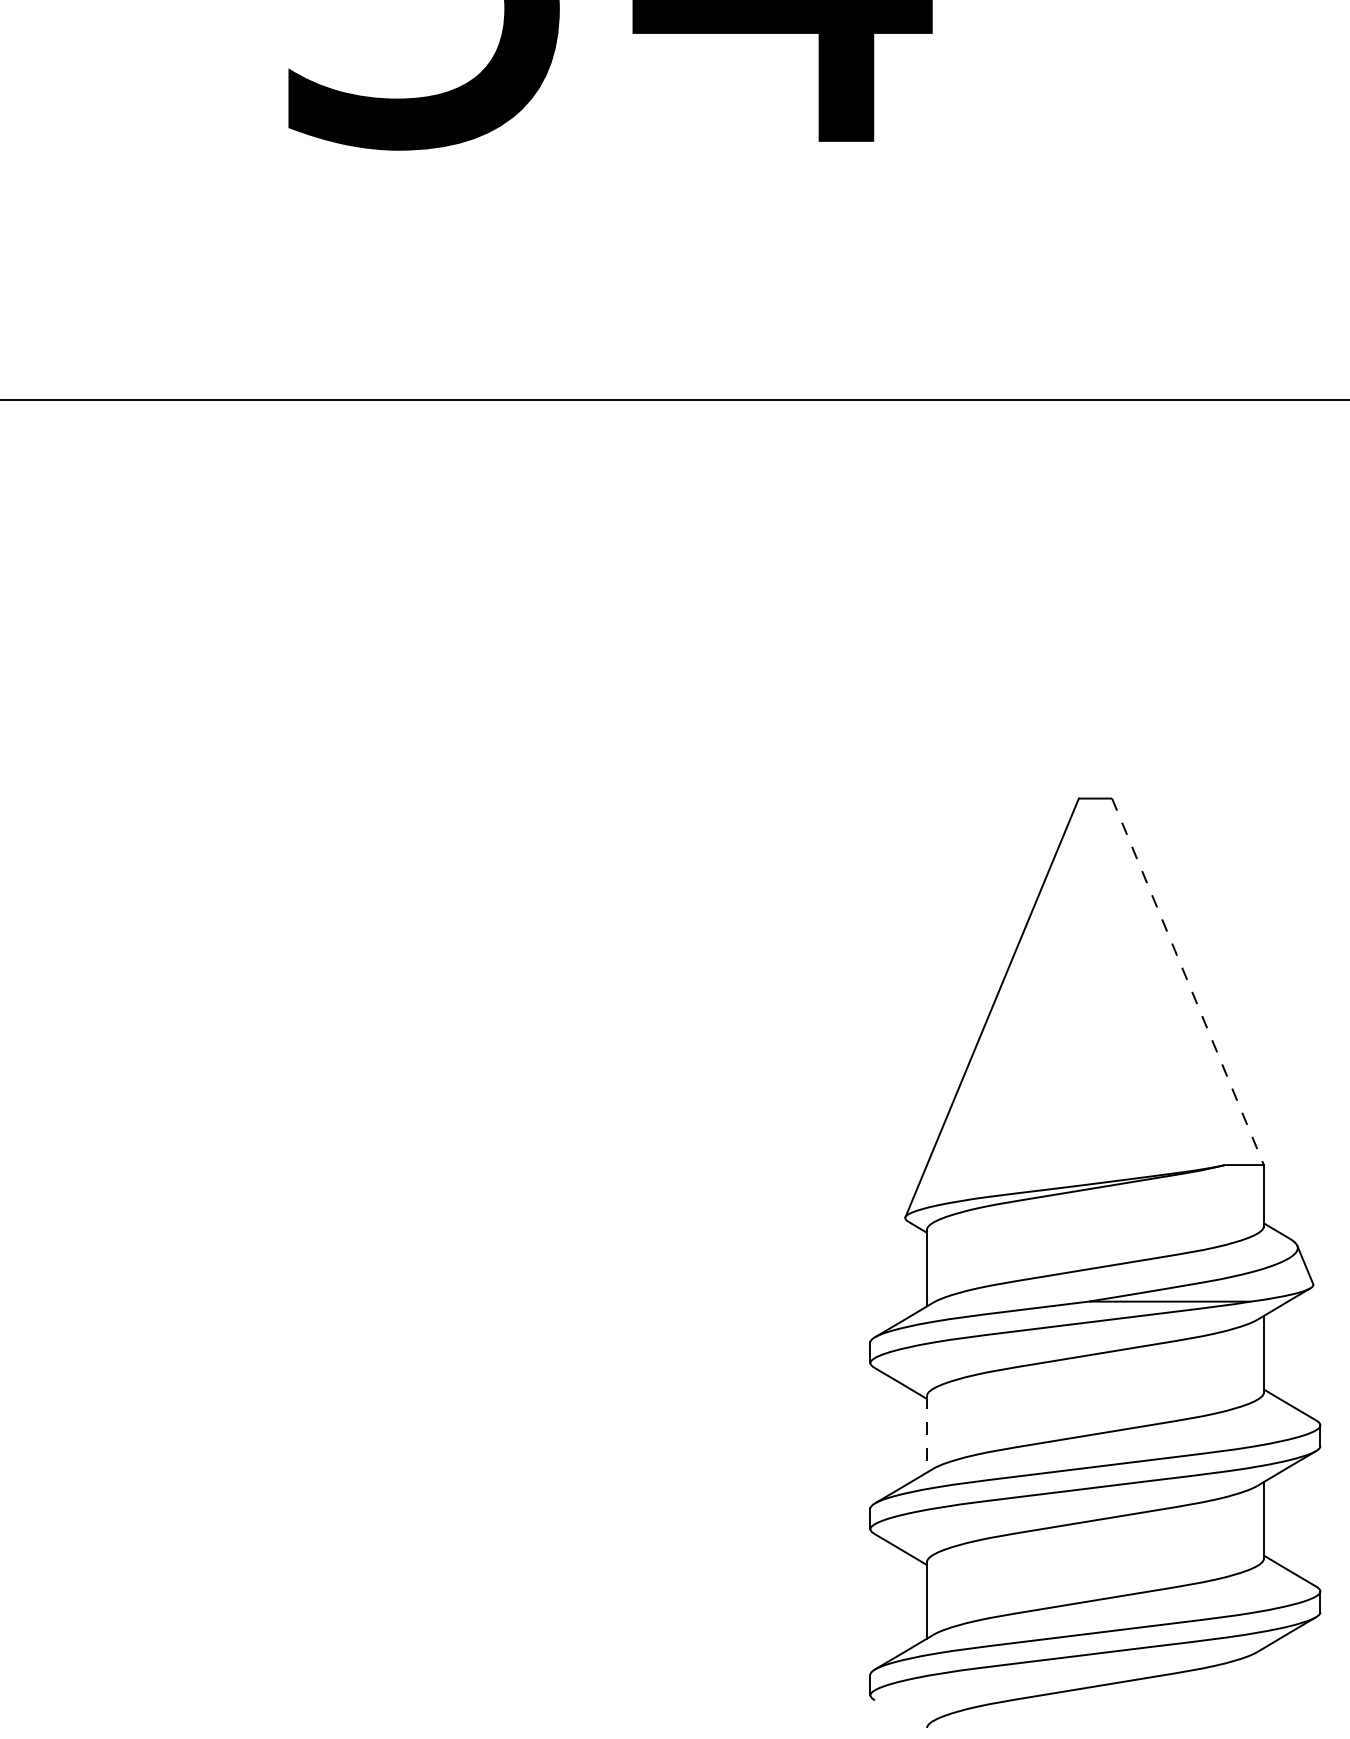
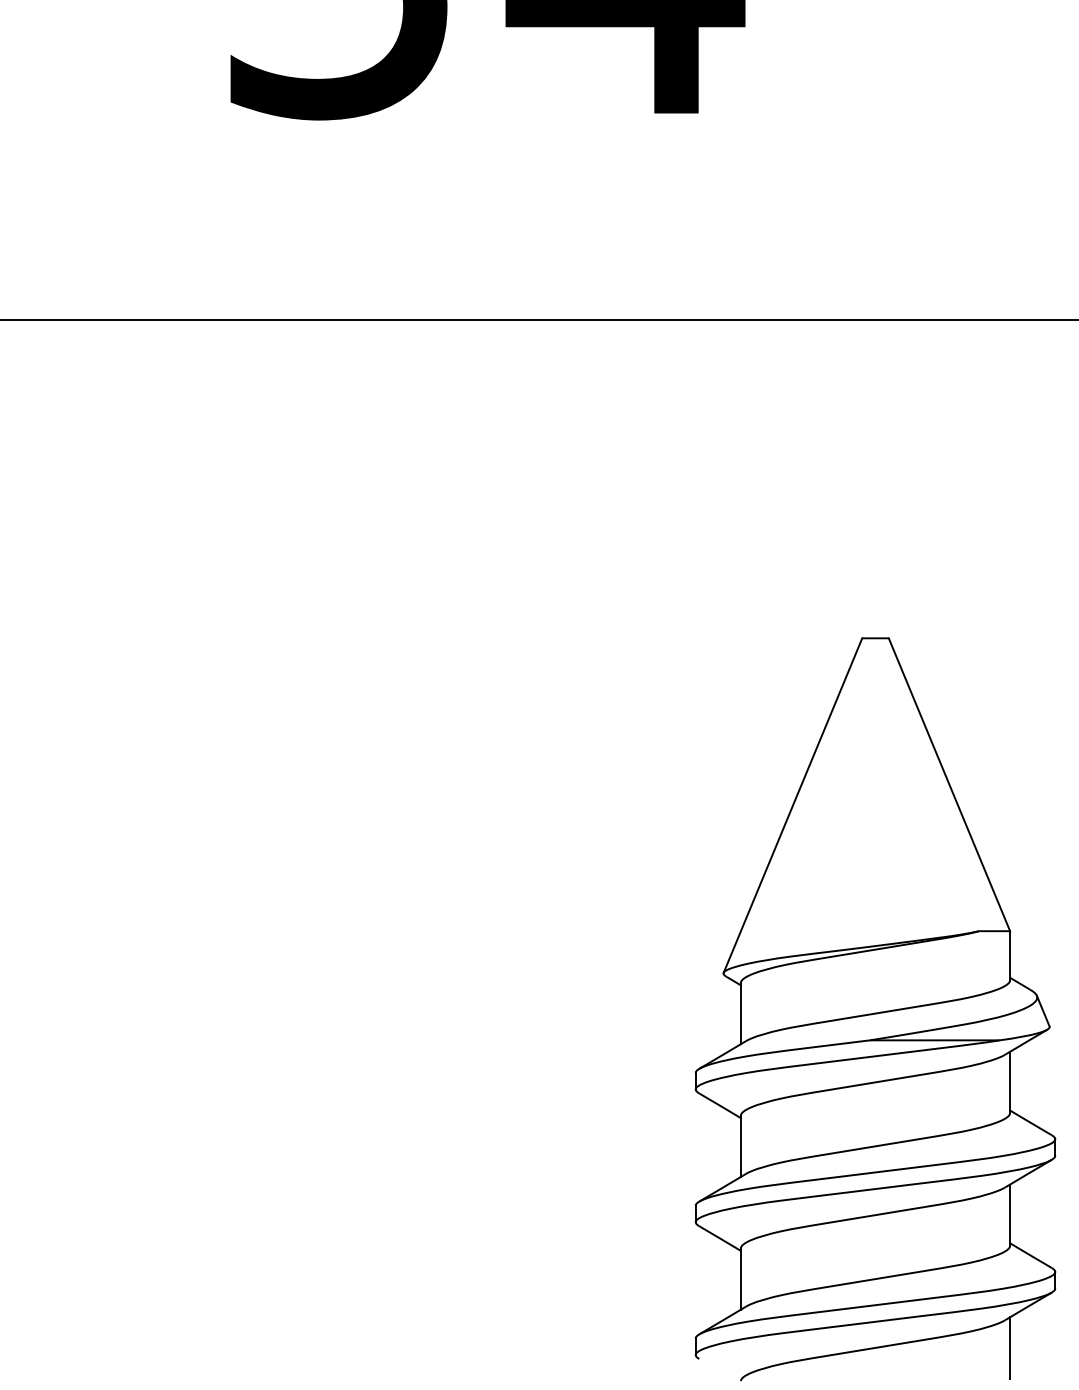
line: (1188, 981) -> (949, 784), dashed -> solid
line: (926, 1434) -> (740, 1146), dashed -> solid
line: (1264, 1685) -> (1010, 1347), added

